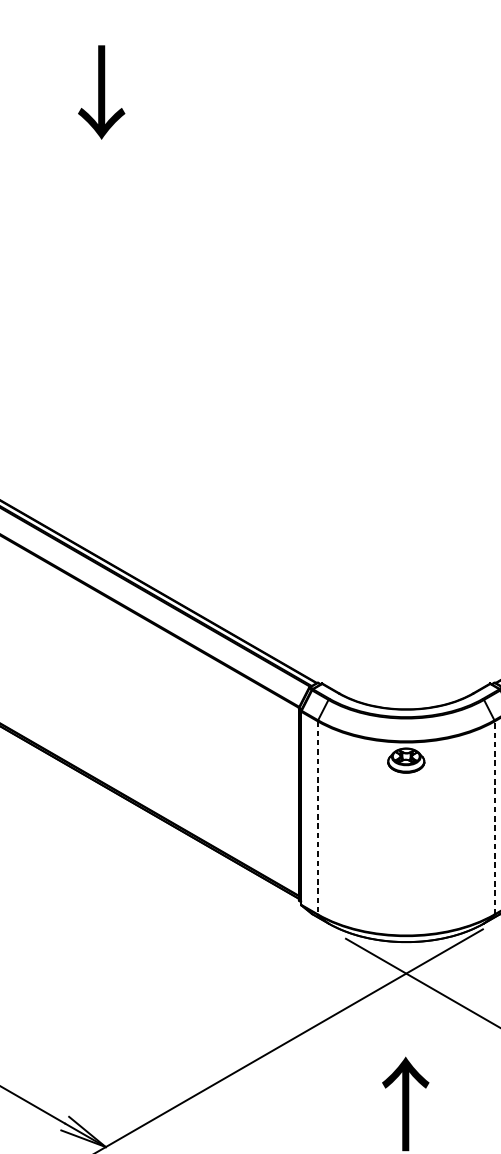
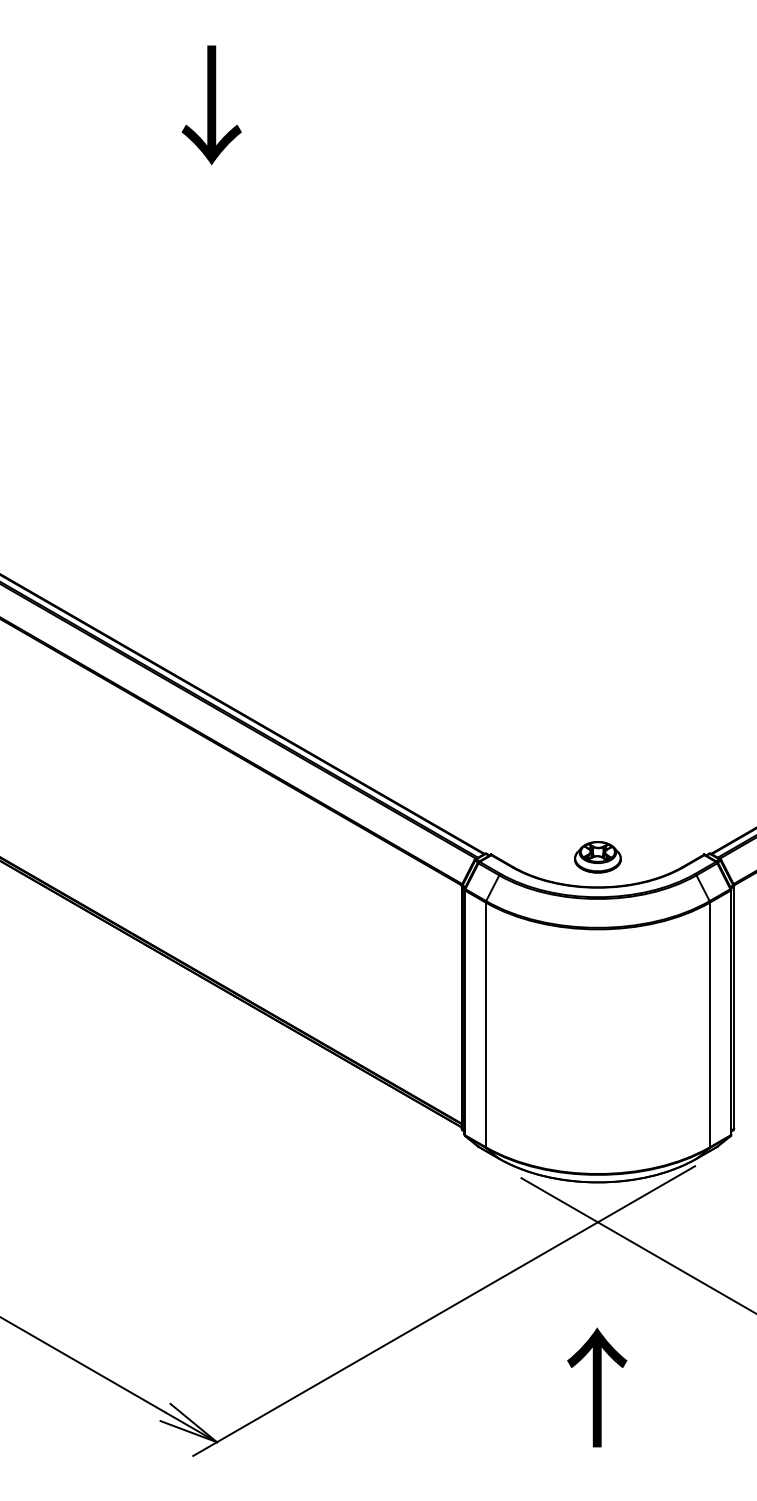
part: (405, 760) -> (597, 857), moved
line: (495, 817) -> (710, 1024), dashed -> solid
line: (317, 818) -> (485, 1025), dashed -> solid

